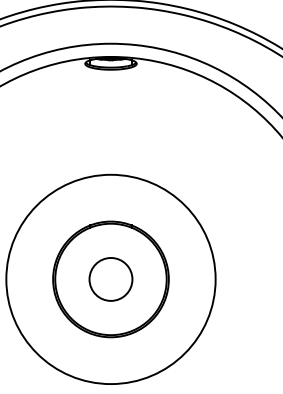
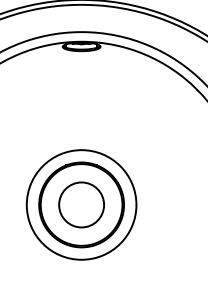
circle: (110, 279) -> (81, 205), size x0.71
circle: (110, 279) -> (81, 205), size x1.43

